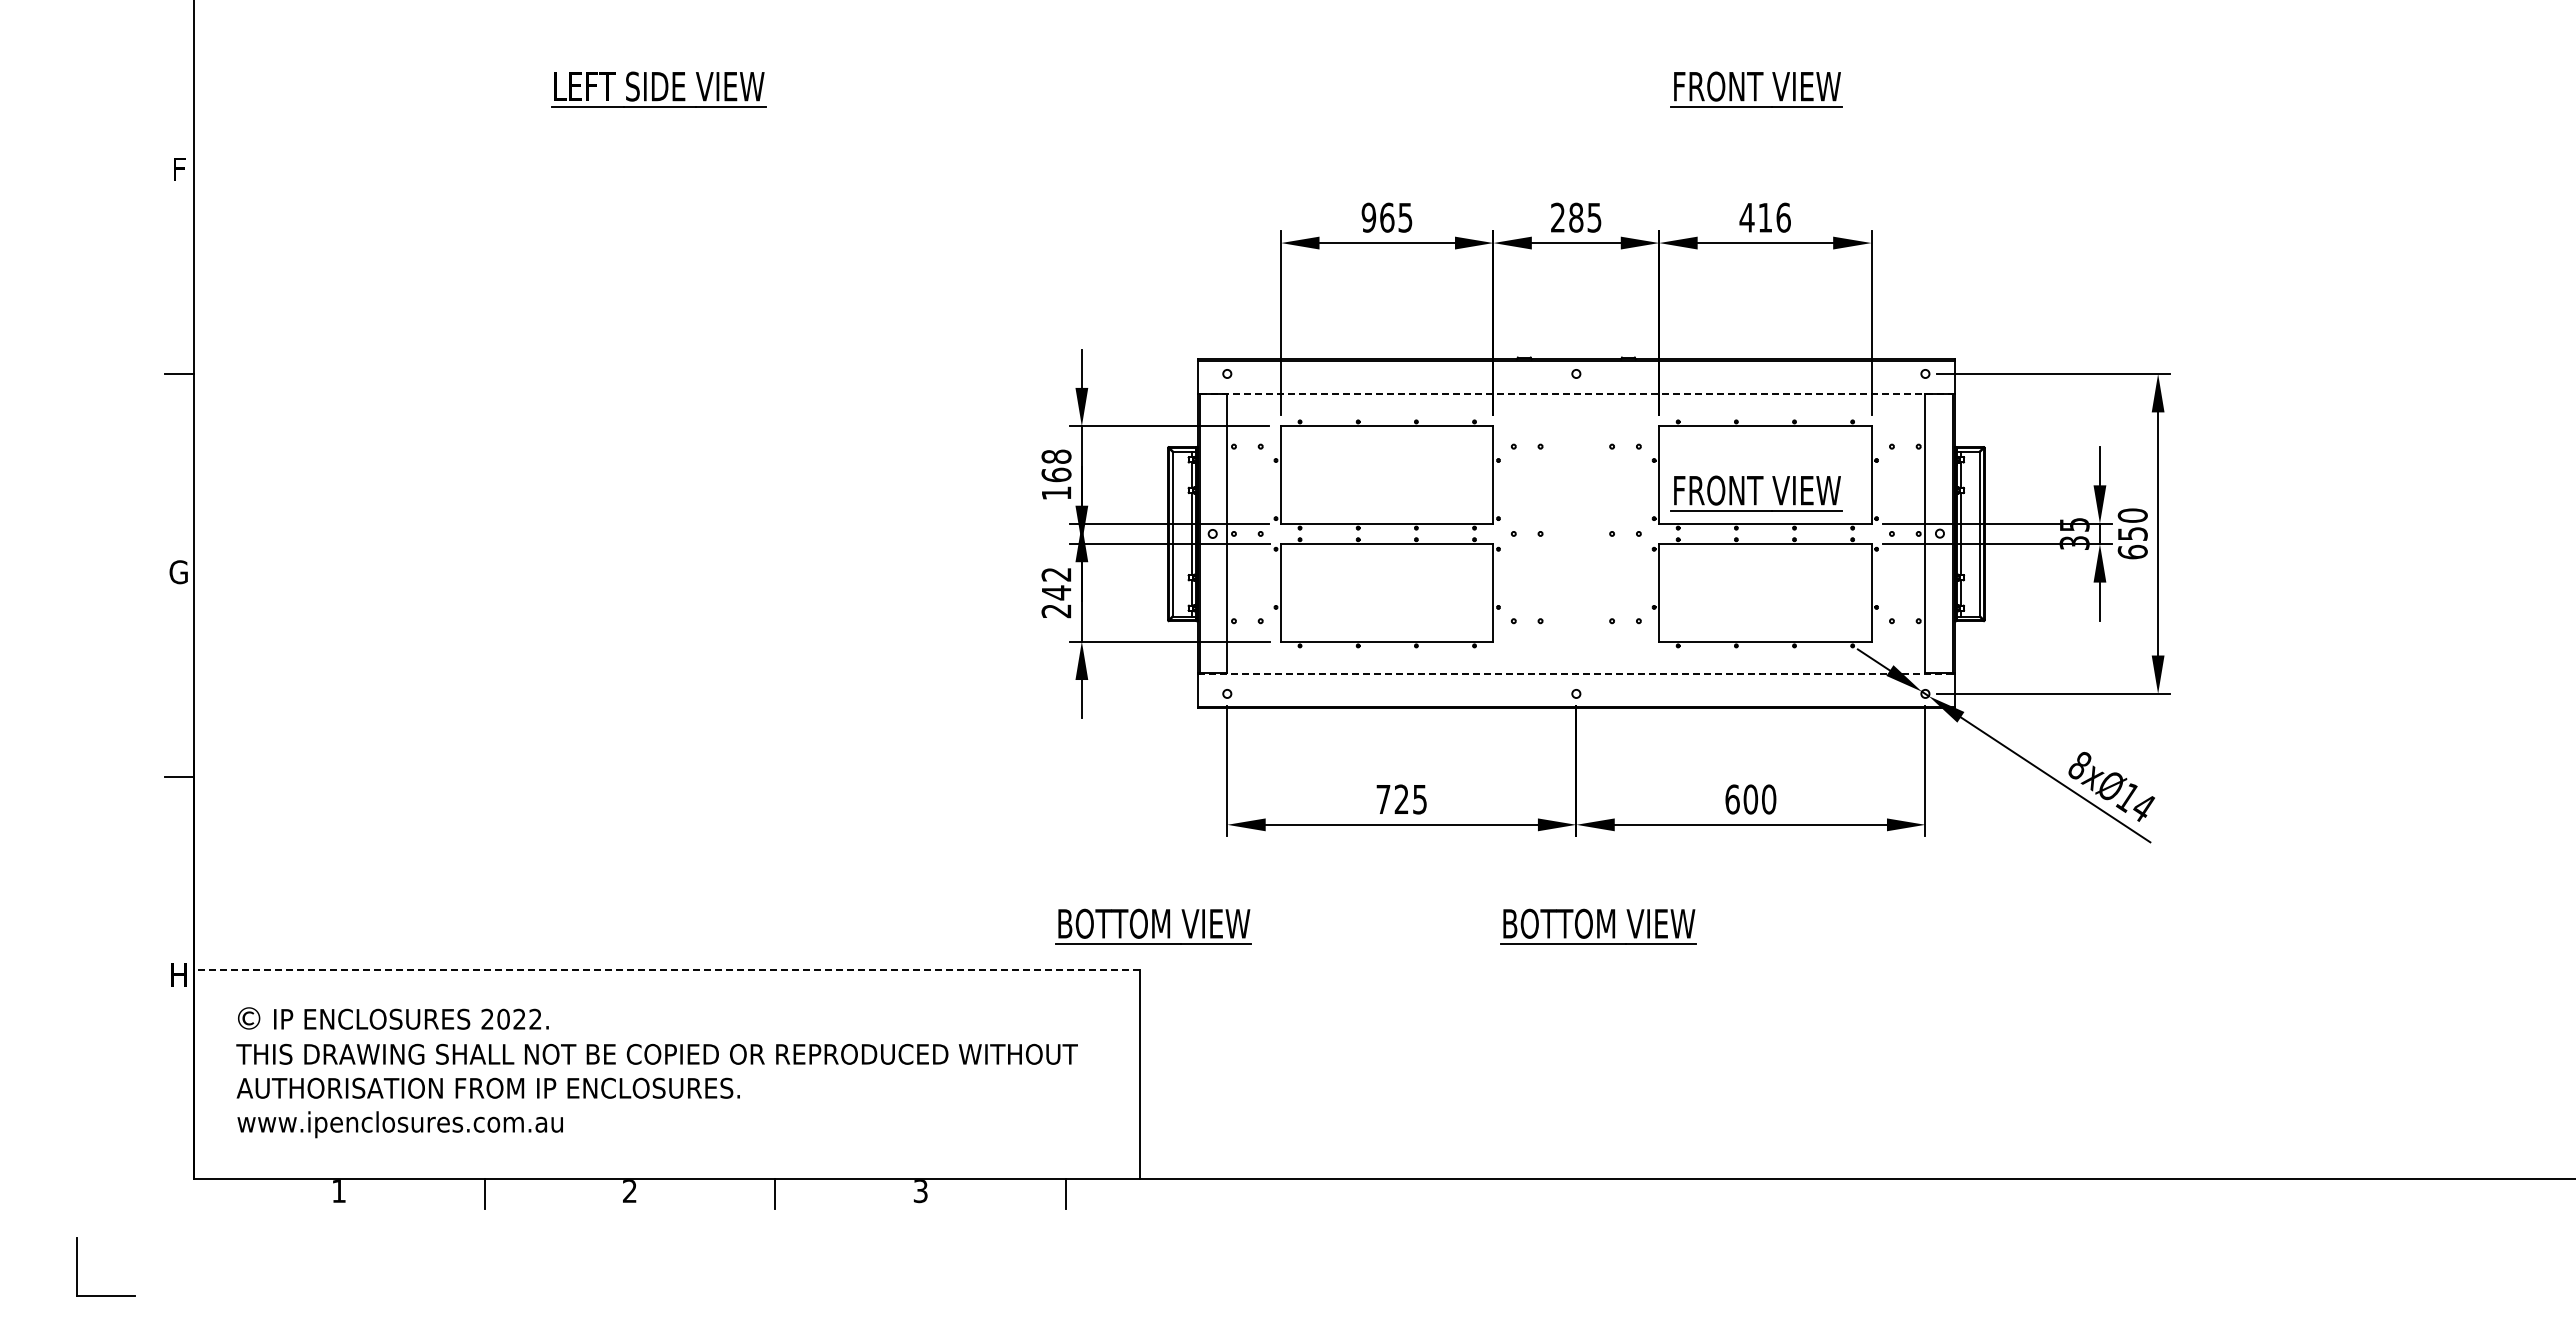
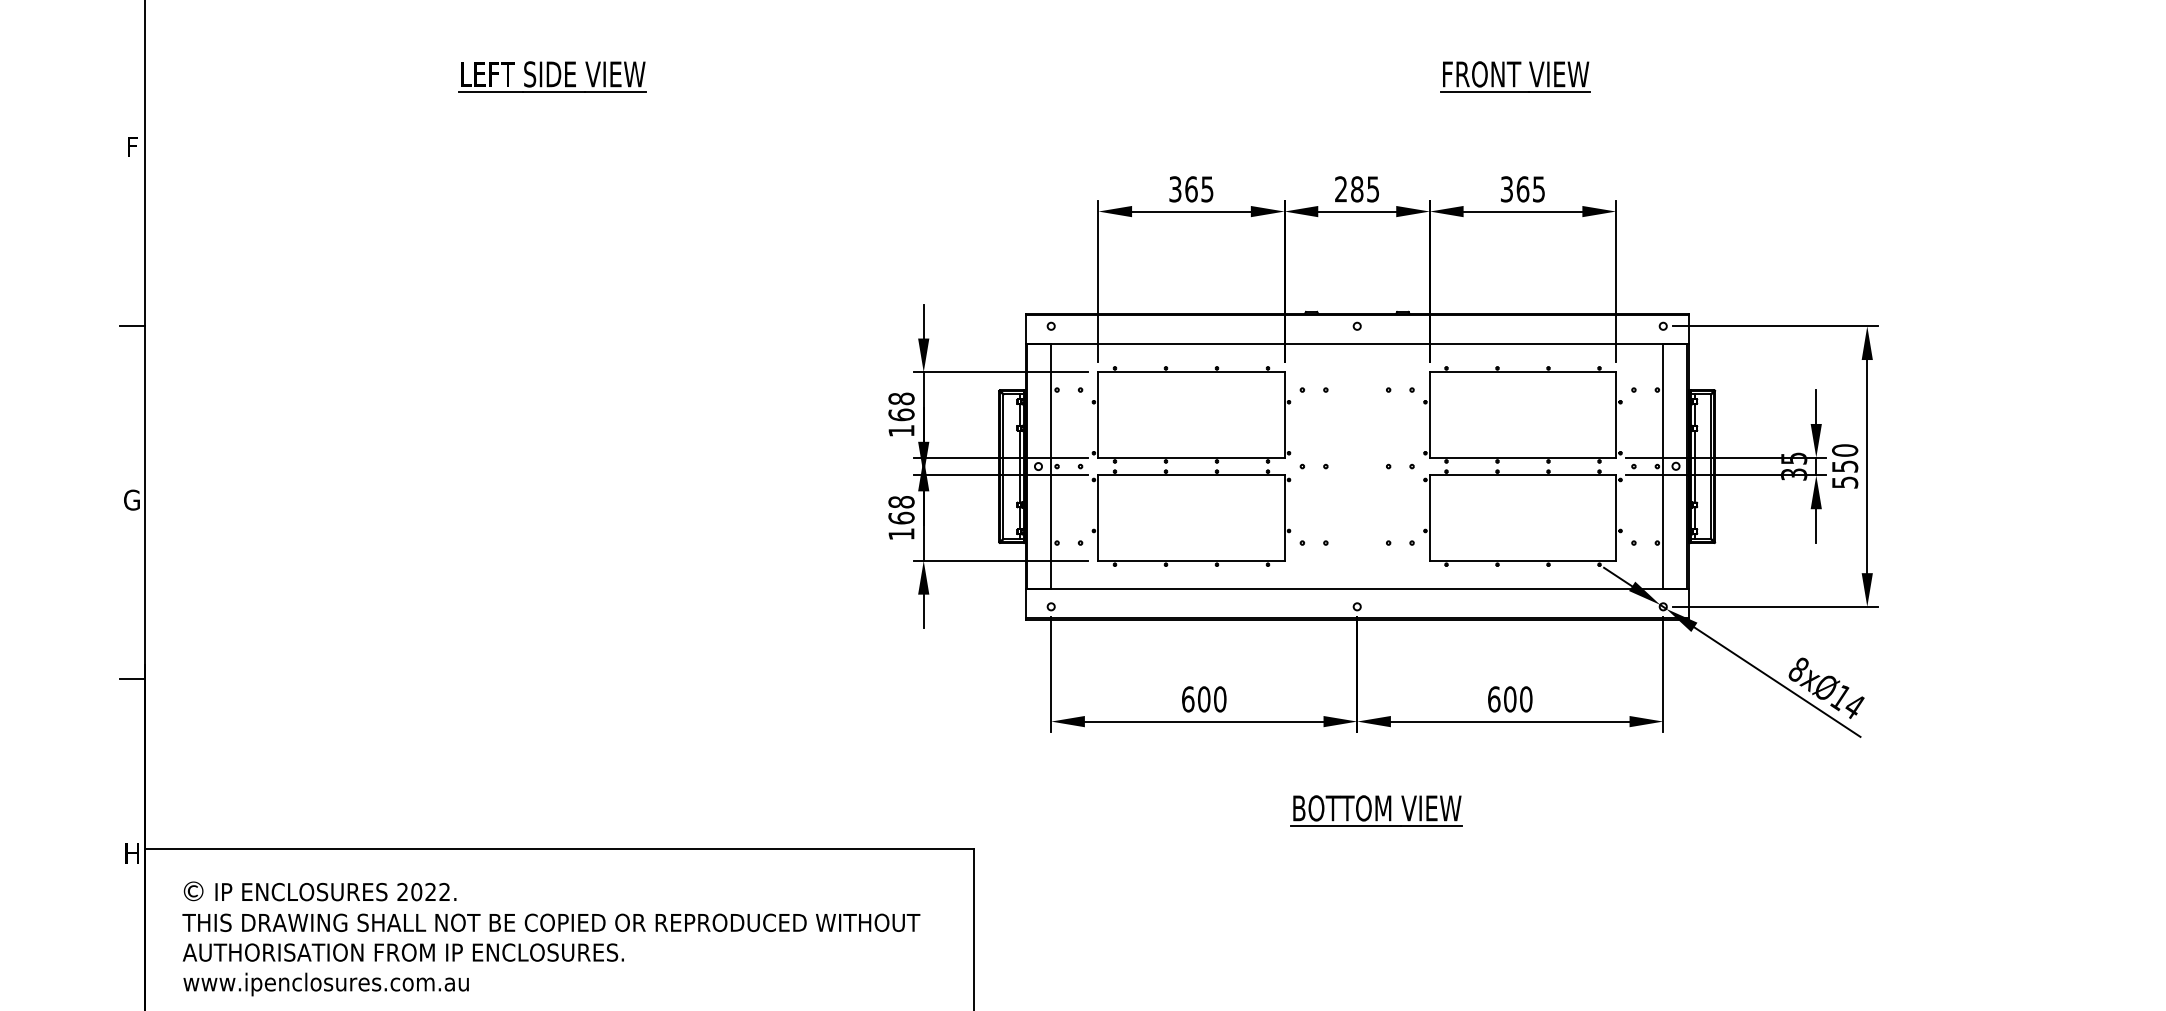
text: (1368, 217) -> (1175, 189), 965 -> 365
text: (1764, 217) -> (1522, 189), 416 -> 365
line: (1575, 394) -> (1356, 344), dashed -> solid
part: (1756, 493) -> (1515, 431), removed
text: (2132, 551) -> (1844, 481), 650 -> 550
text: (1056, 592) -> (901, 517), 242 -> 168
line: (1576, 673) -> (1357, 588), dashed -> solid
text: (1401, 799) -> (1203, 699), 725 -> 600
part: (1153, 926) -> (986, 810), removed
line: (666, 970) -> (559, 849), dashed -> solid

